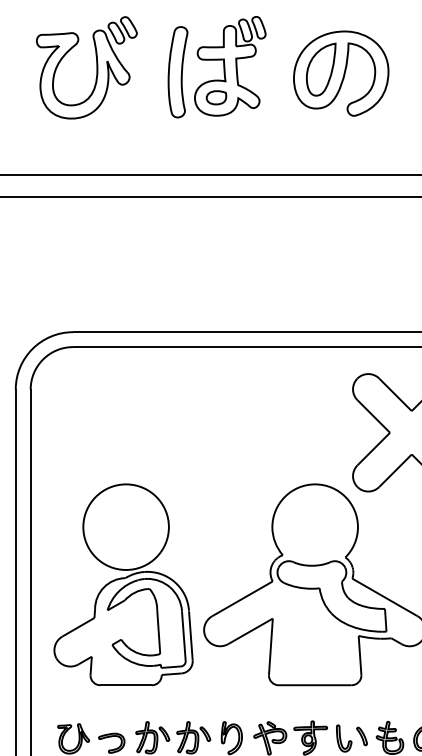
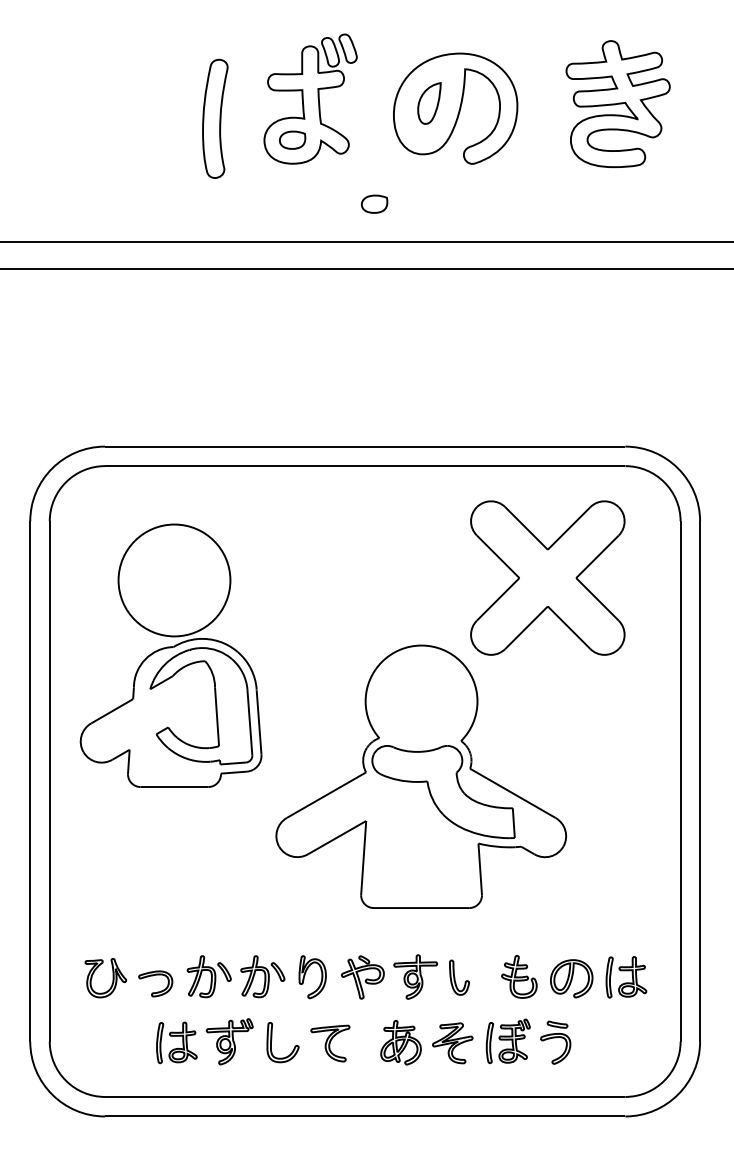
part: (96, 64) -> (135, 96), removed
part: (321, 69) -> (429, 103), size x0.6
part: (178, 71) -> (215, 118), moved
part: (279, 146) -> (374, 203), added
part: (123, 584) -> (170, 655), moved
part: (361, 736) -> (482, 974), removed

